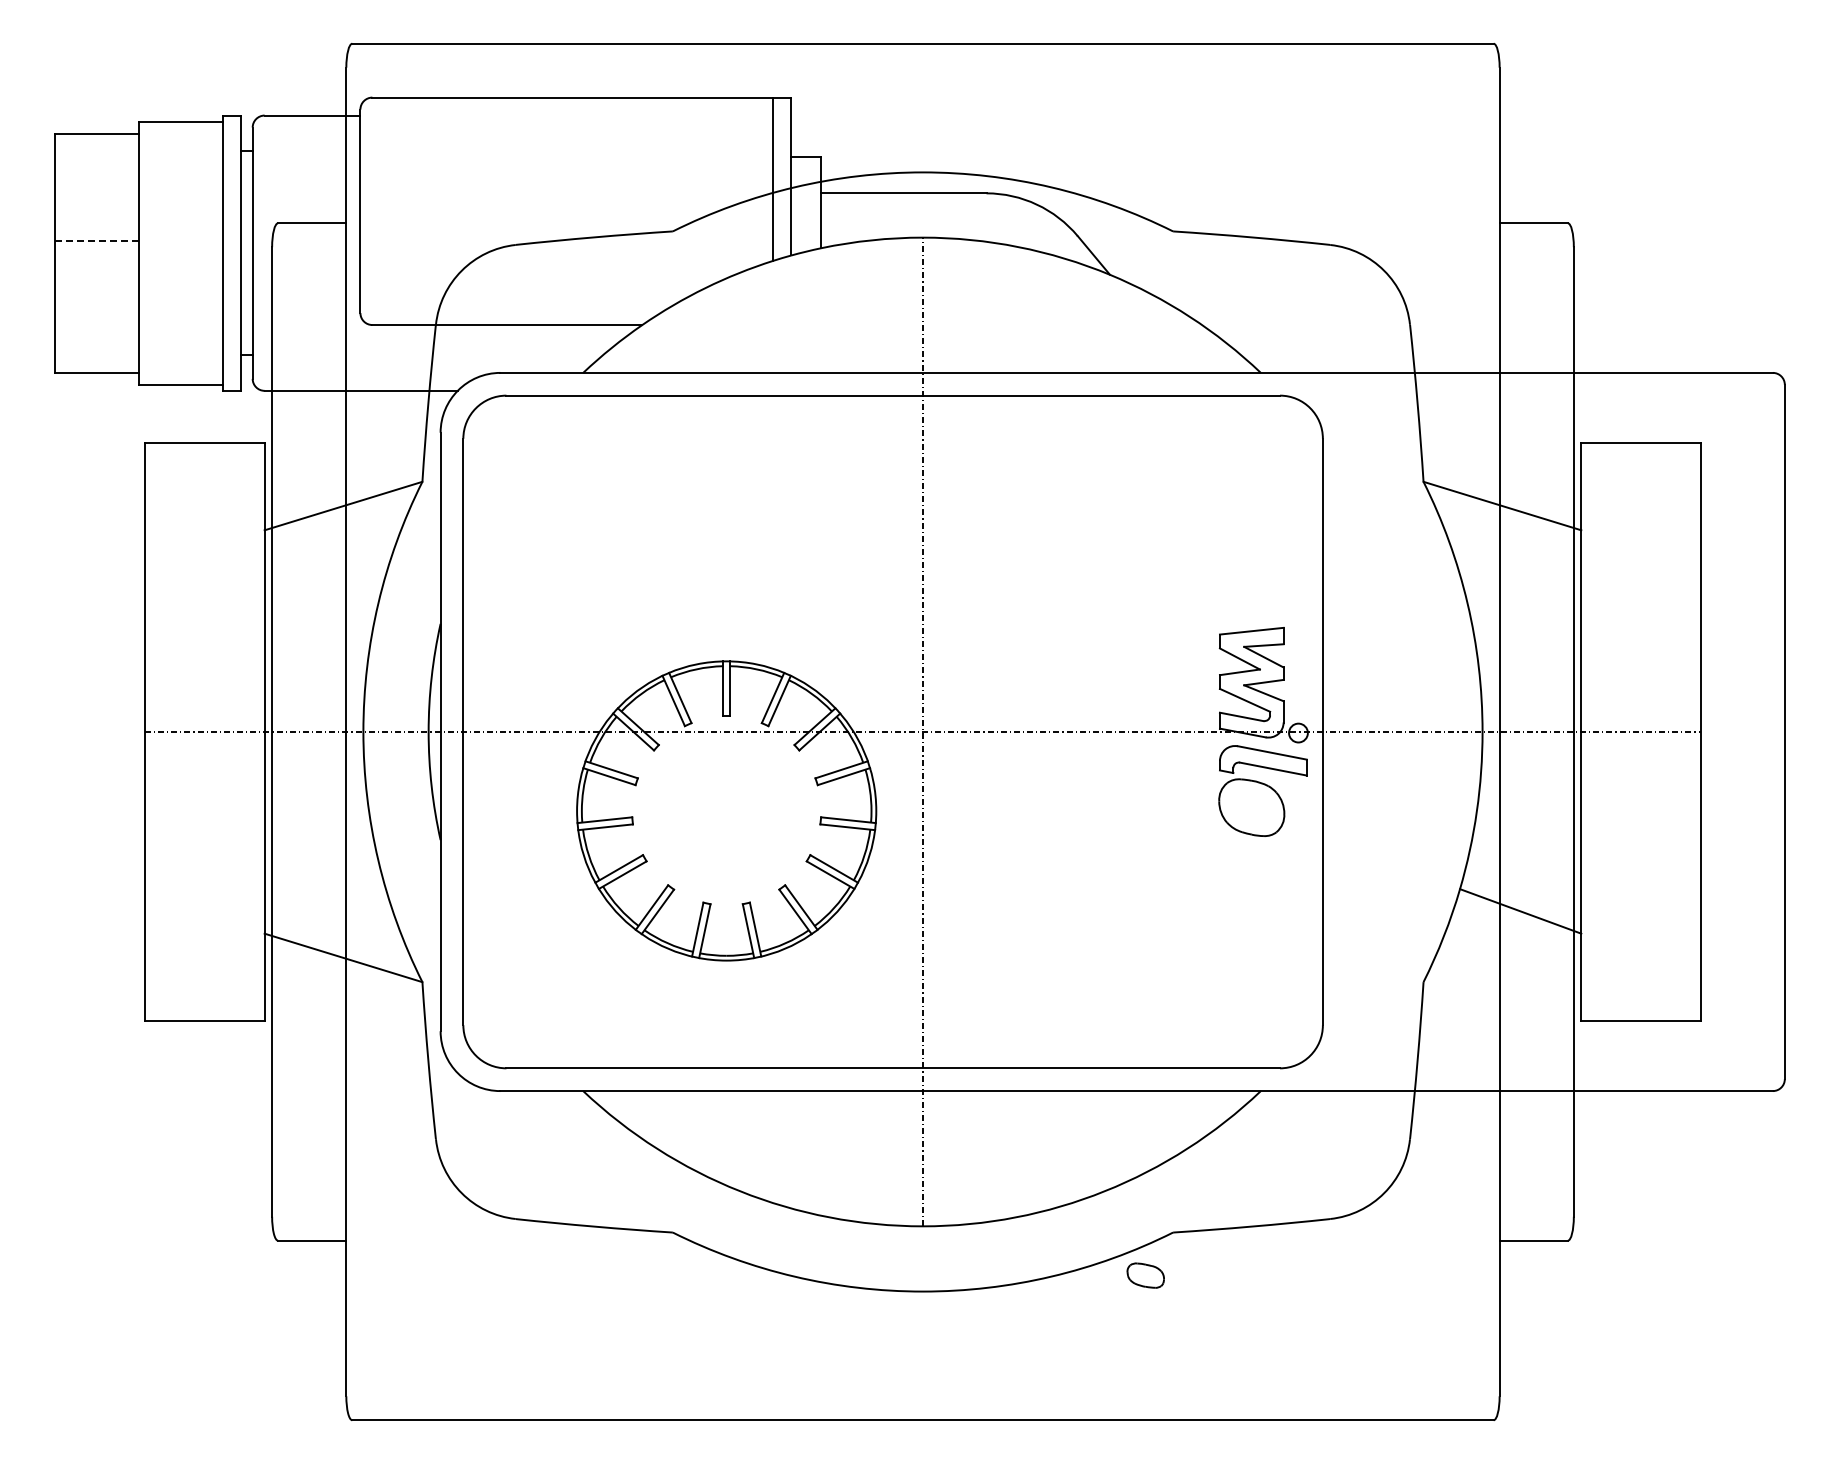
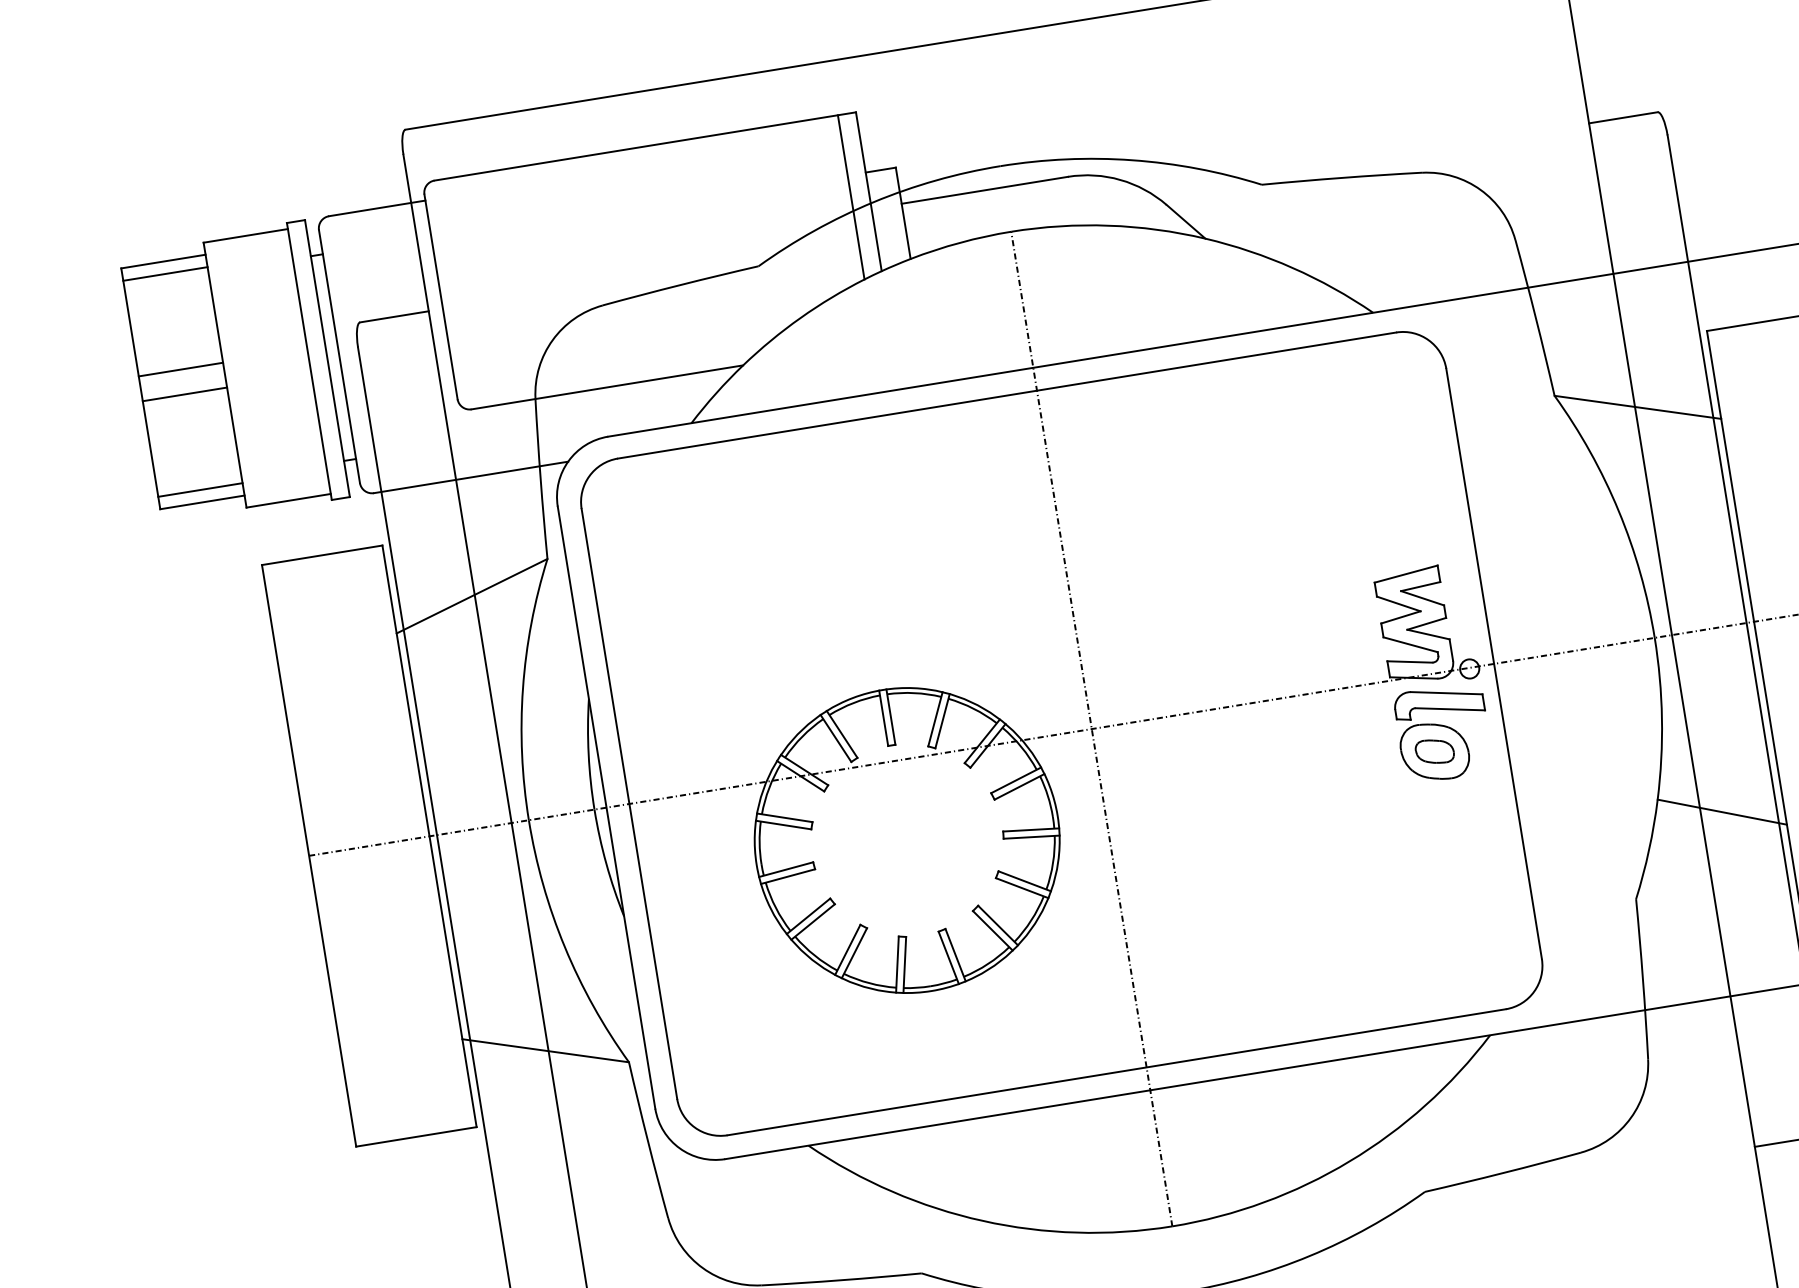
line: (96, 145) -> (164, 273), added
line: (97, 240) -> (181, 369), dashed -> solid
line: (96, 265) -> (184, 394), added
line: (96, 360) -> (199, 490), added
part: (1145, 1275) -> (1434, 751), moved

